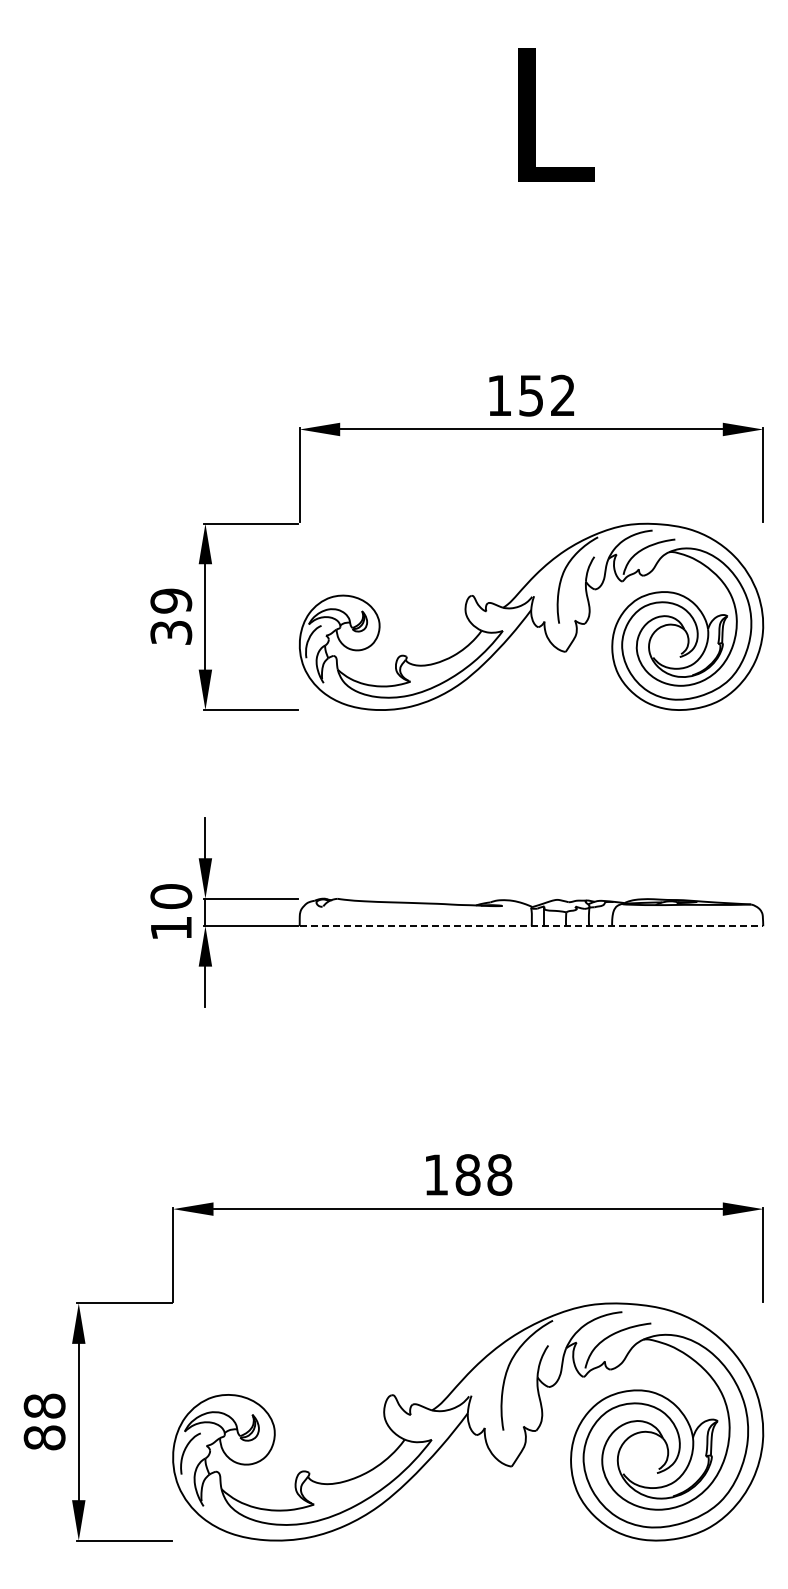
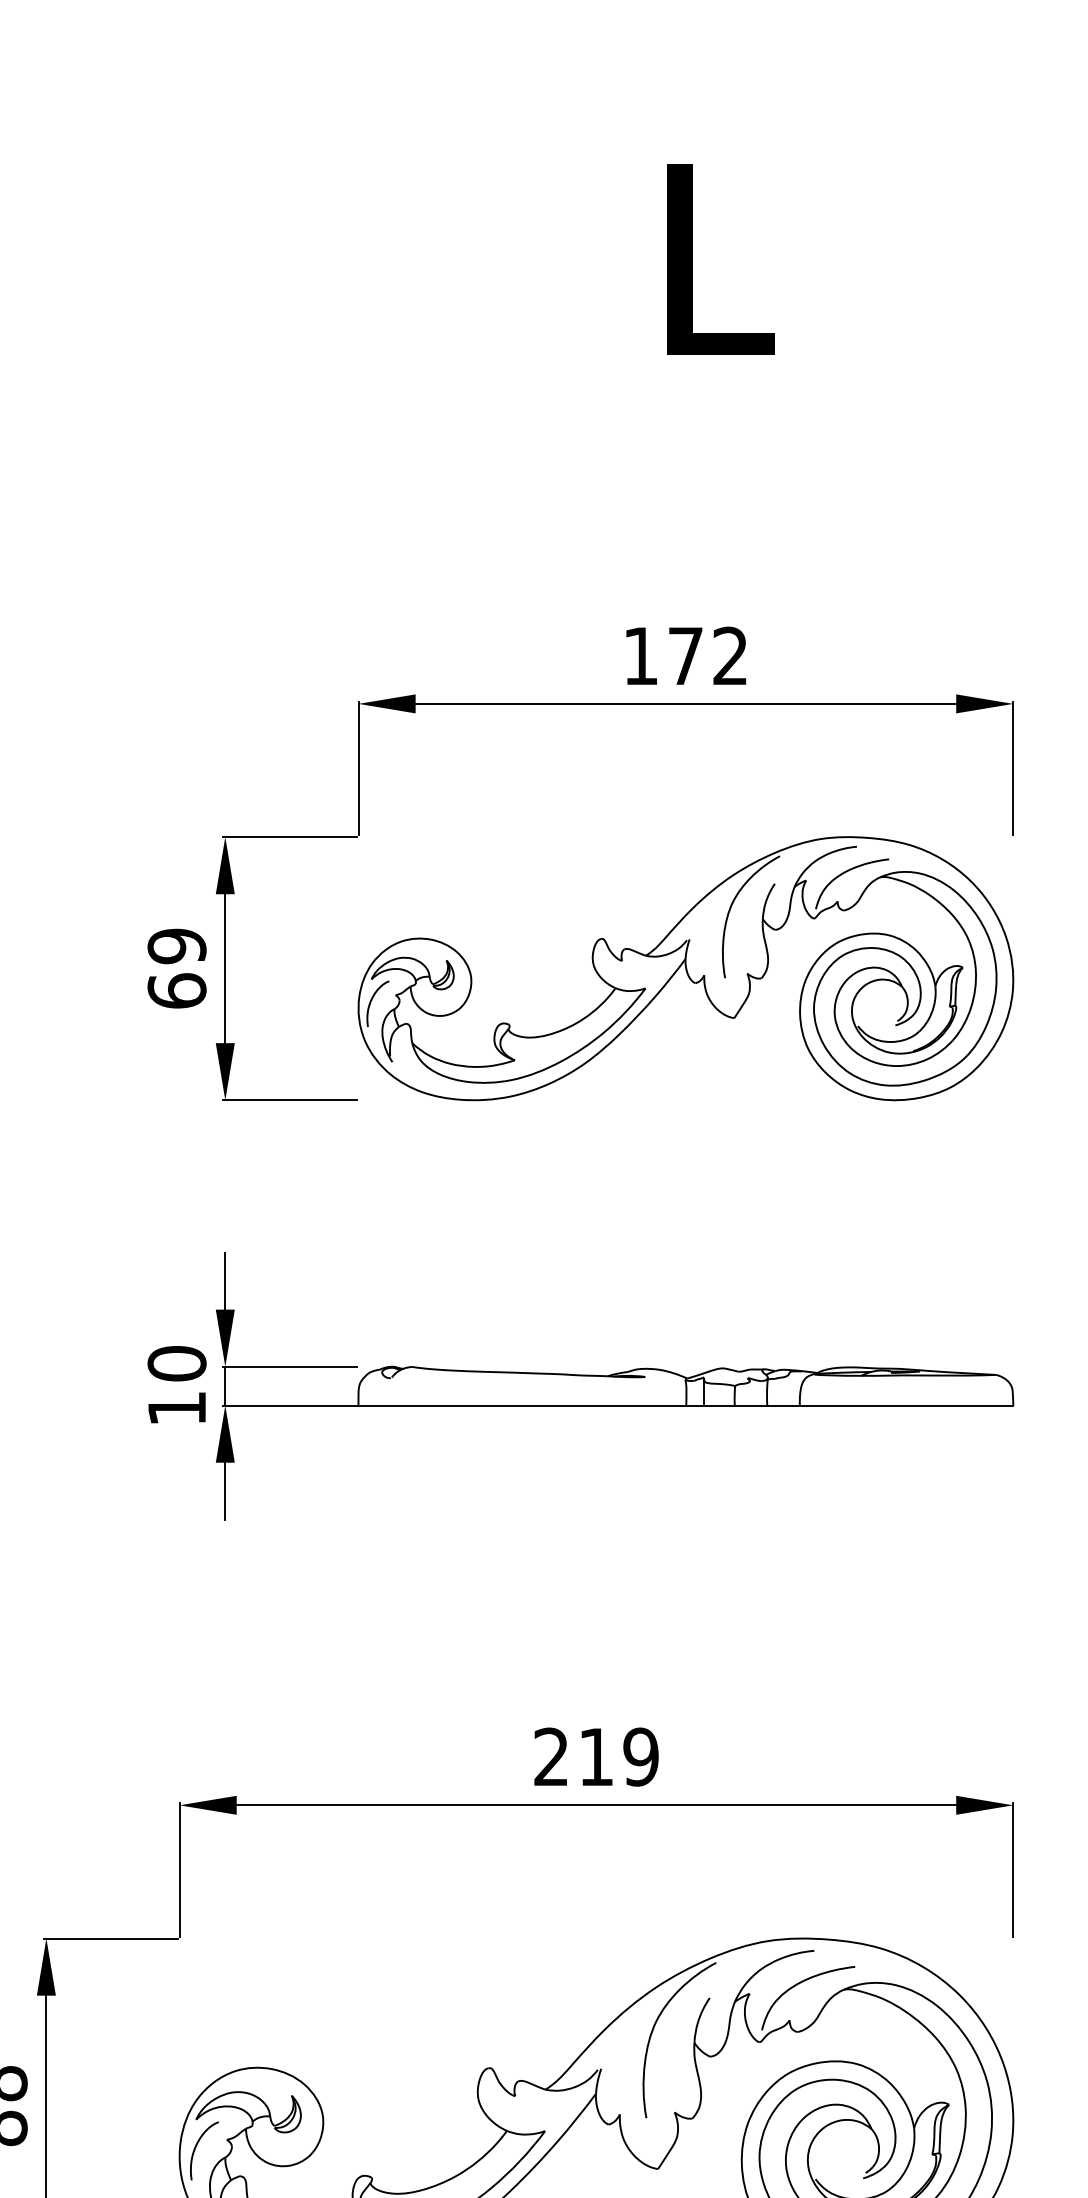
text: (531, 395) -> (685, 655), 152 -> 172
text: (171, 632) -> (177, 990), 39 -> 69
line: (531, 926) -> (685, 1406), dashed -> solid
text: (468, 1174) -> (596, 1756), 188 -> 219

